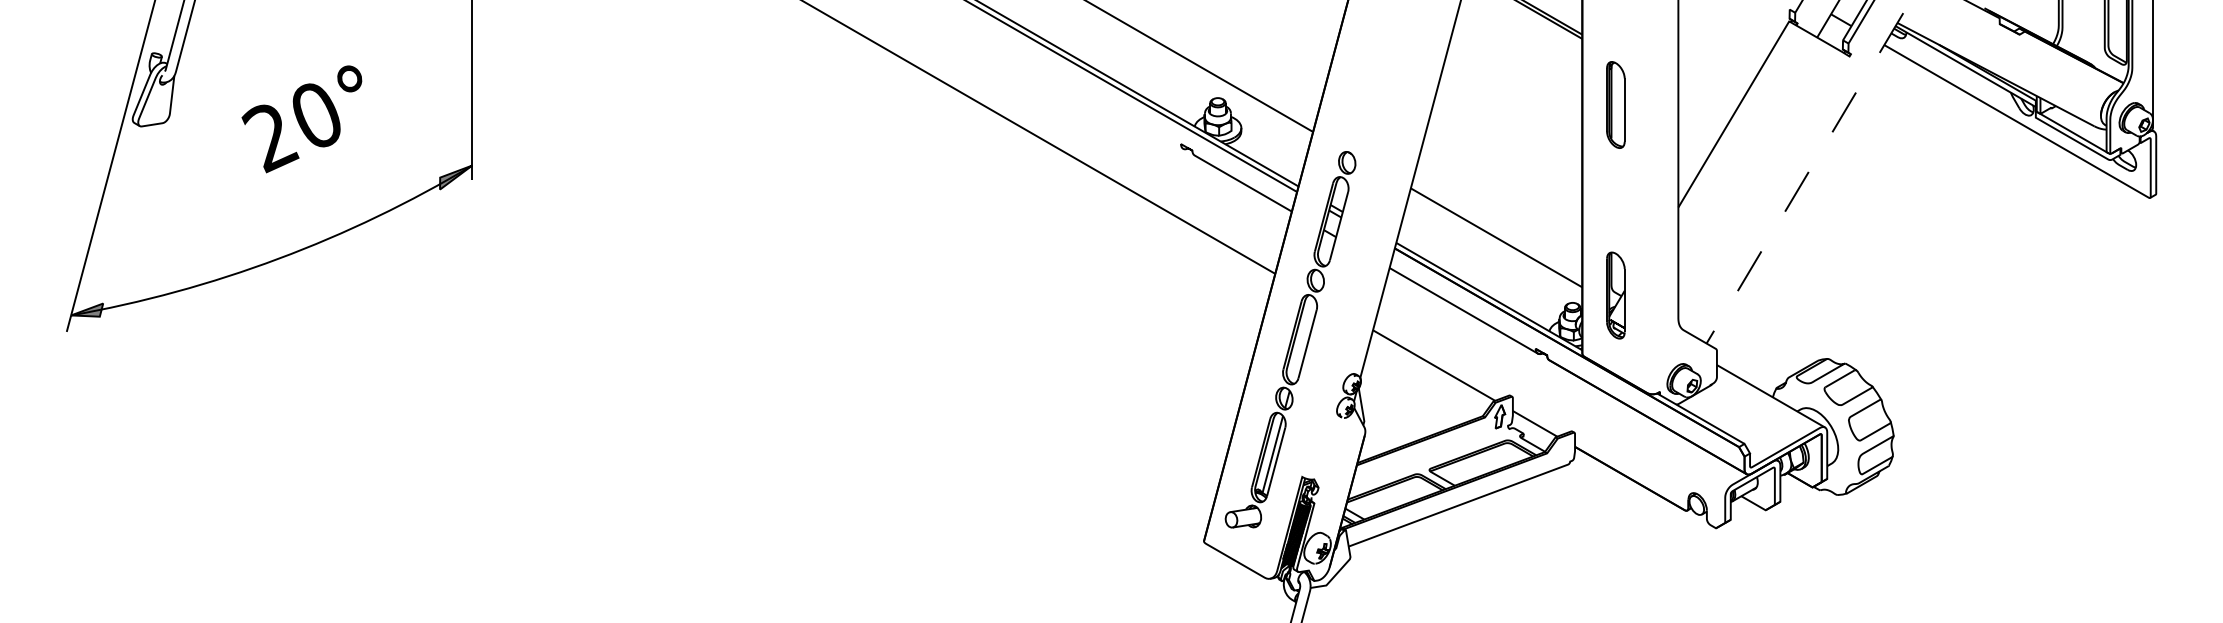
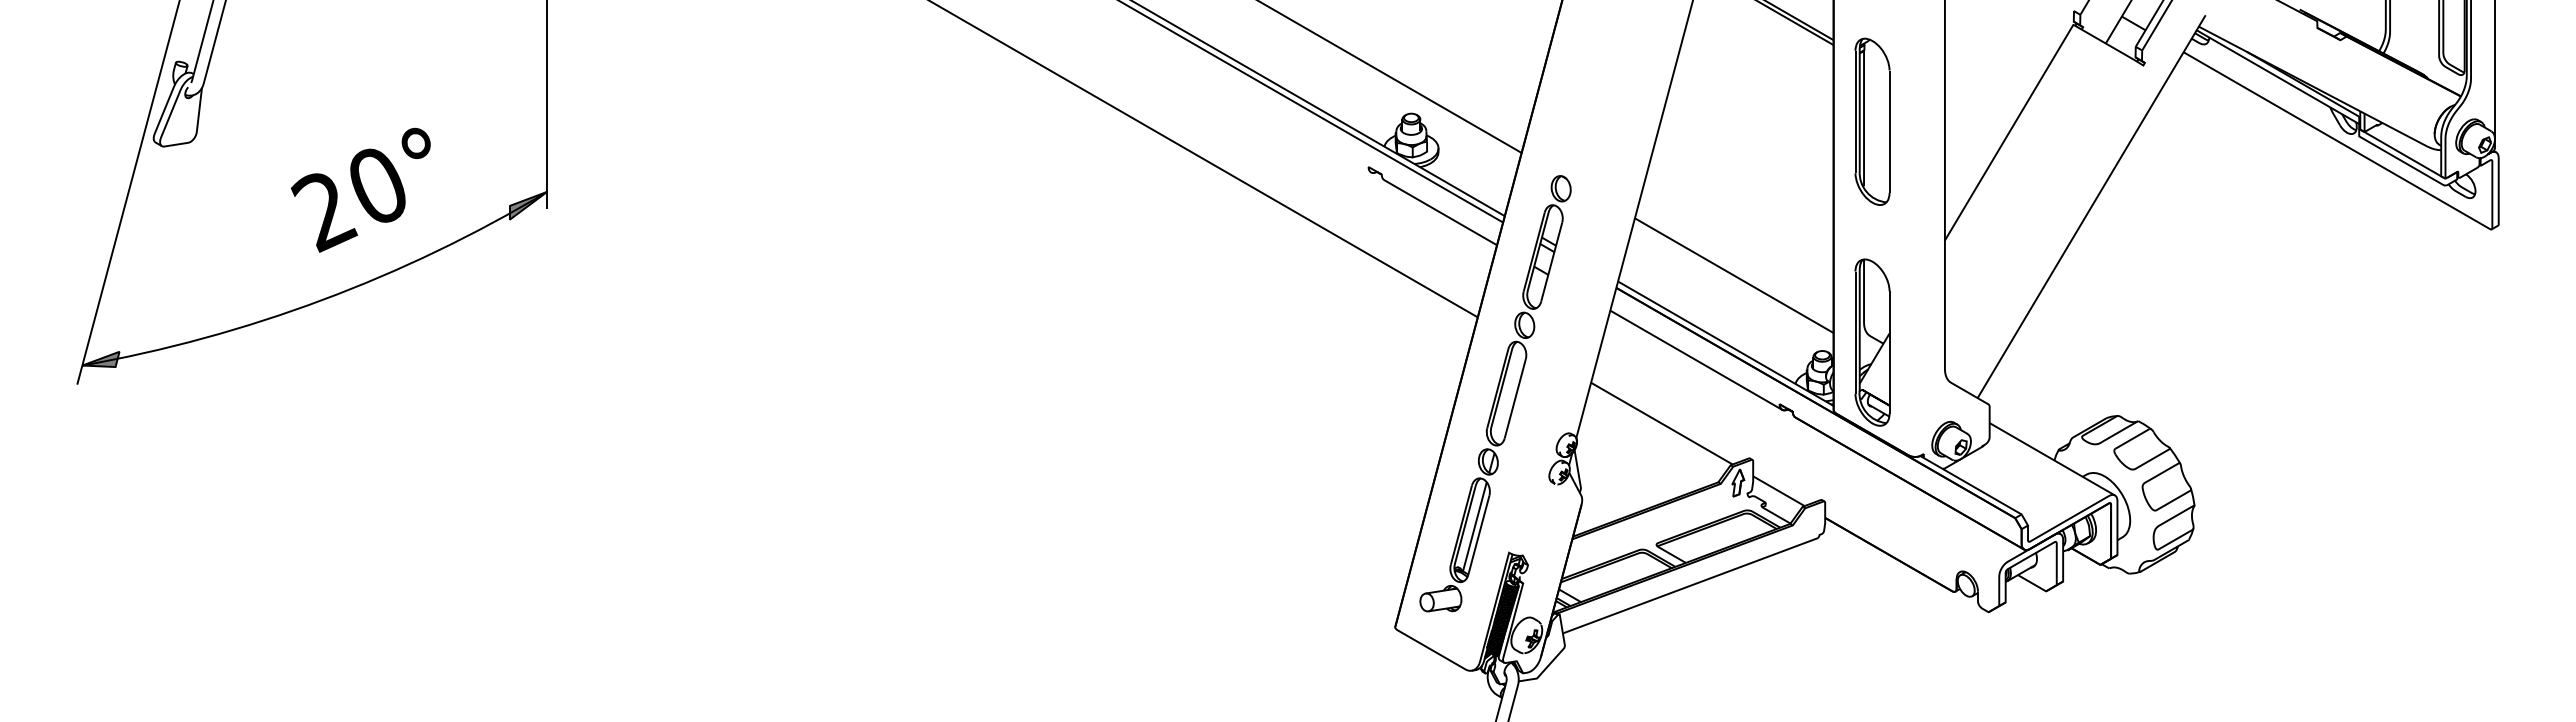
part: (1615, 104) -> (1872, 121), size x1.67
text: (301, 118) -> (360, 189), moved
line: (1804, 178) -> (2091, 206), dashed -> solid
part: (1615, 295) -> (1872, 342), size x1.67

